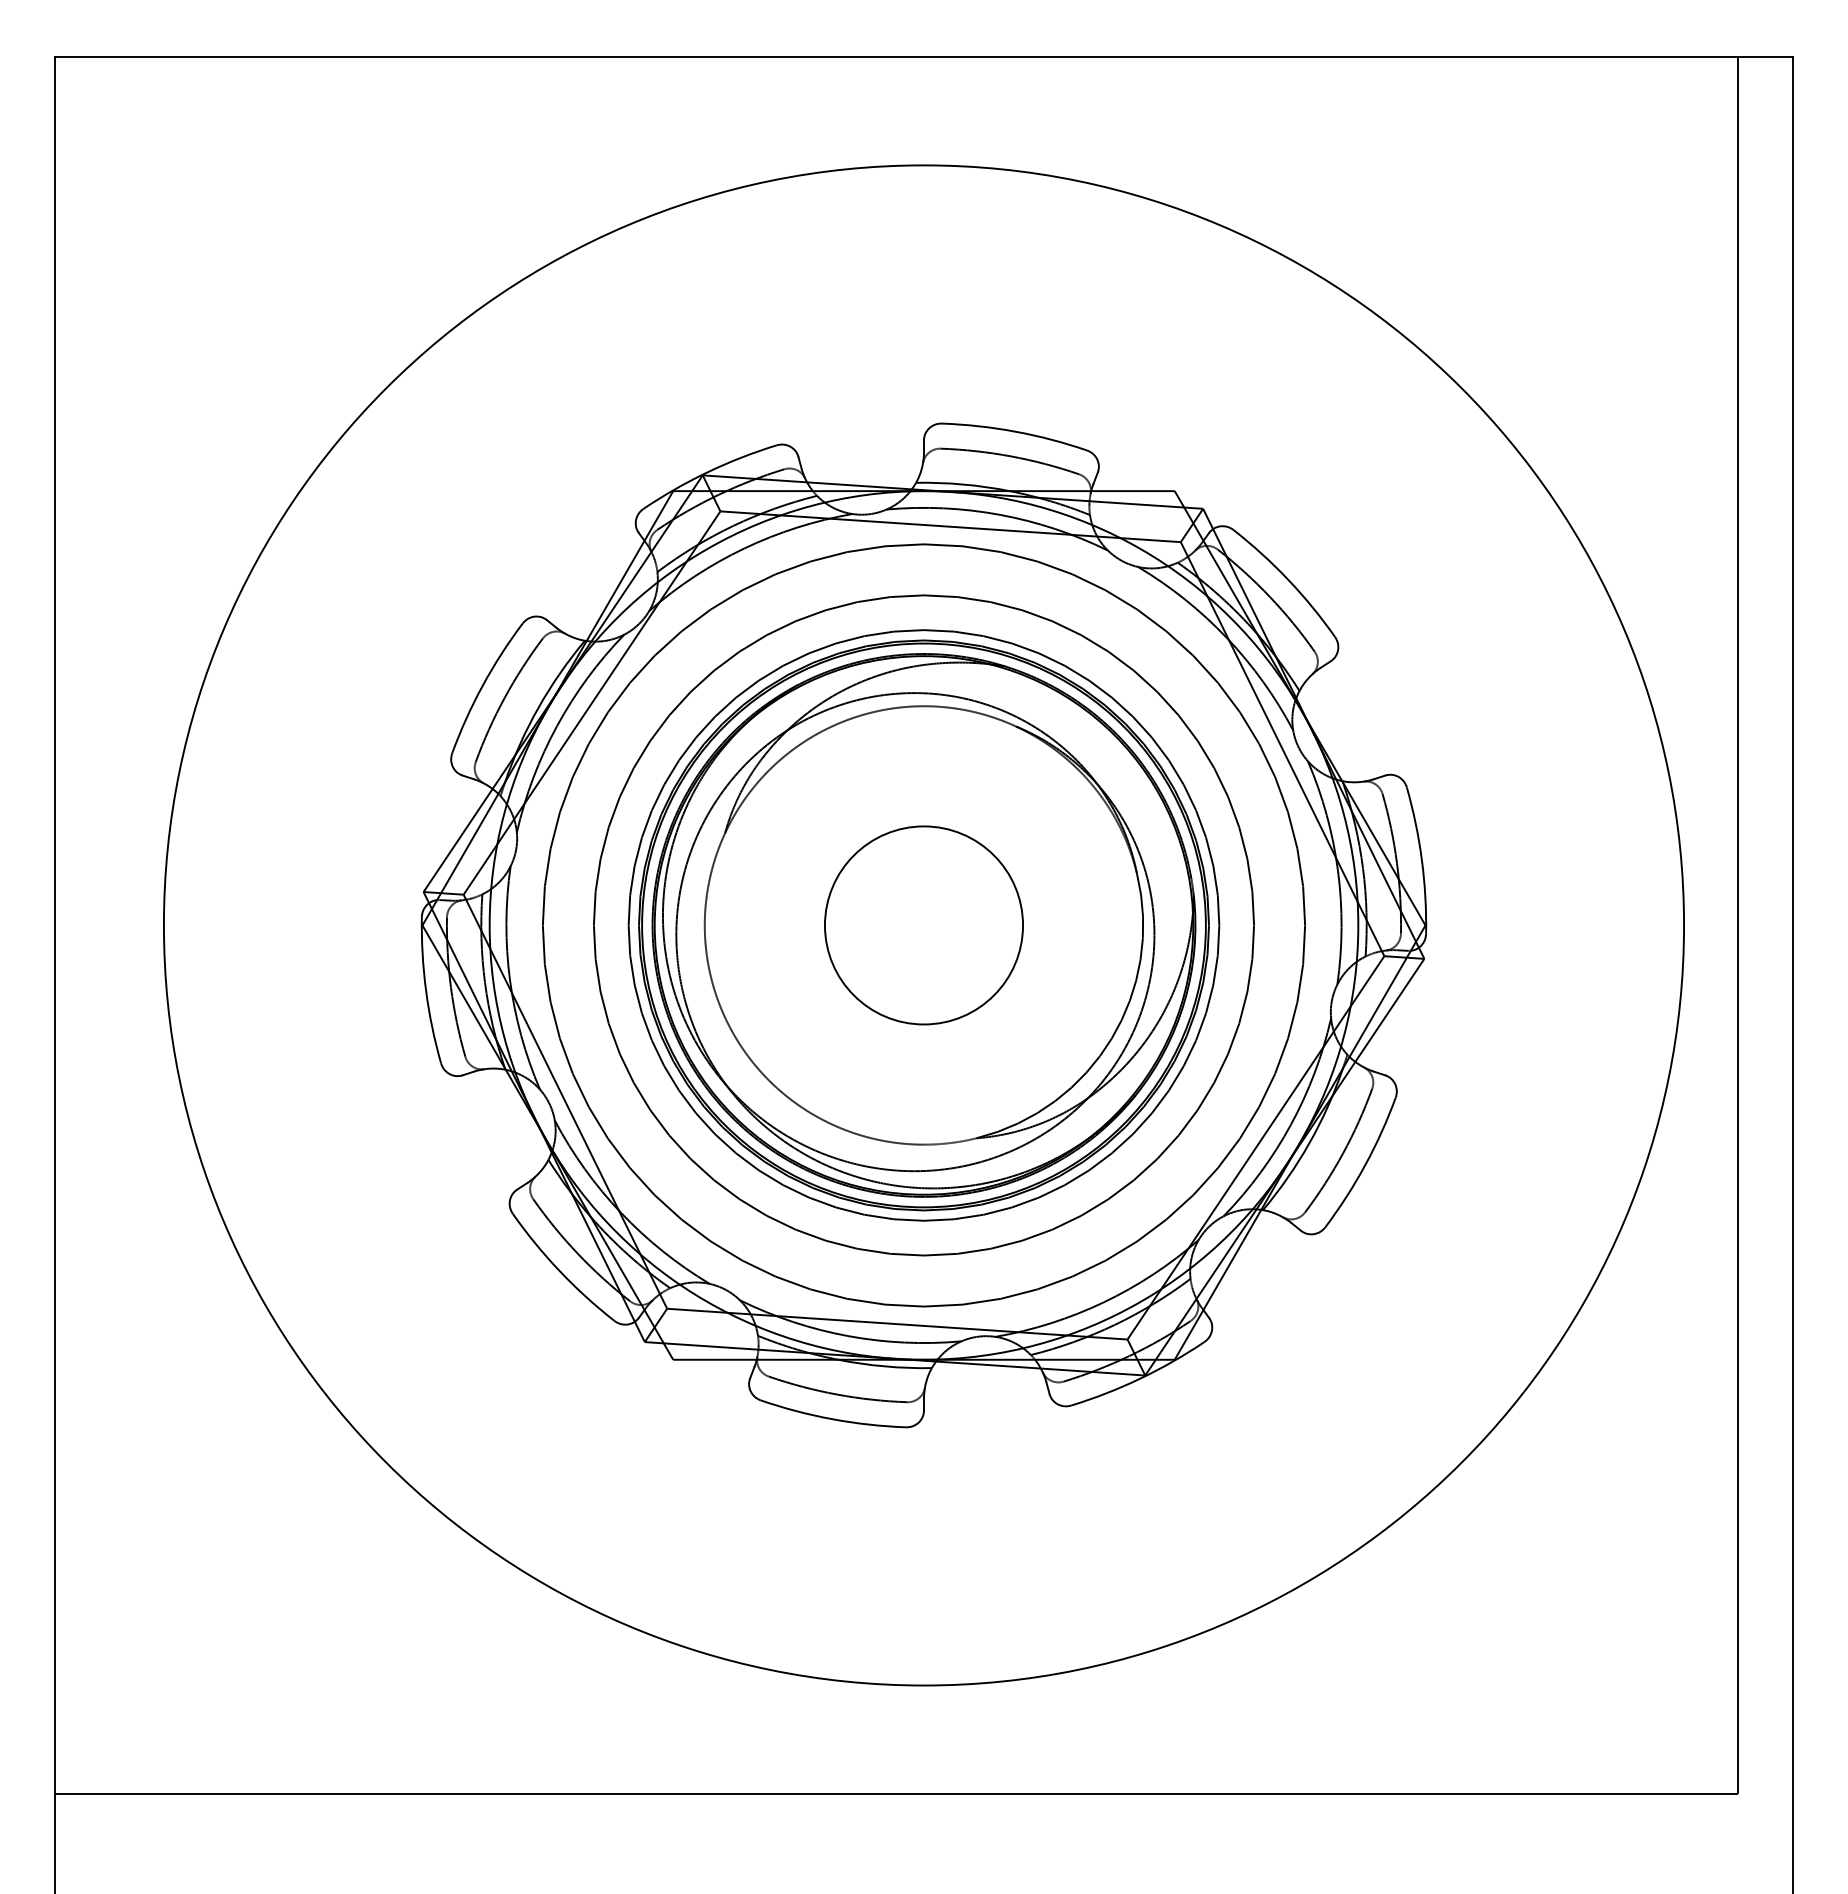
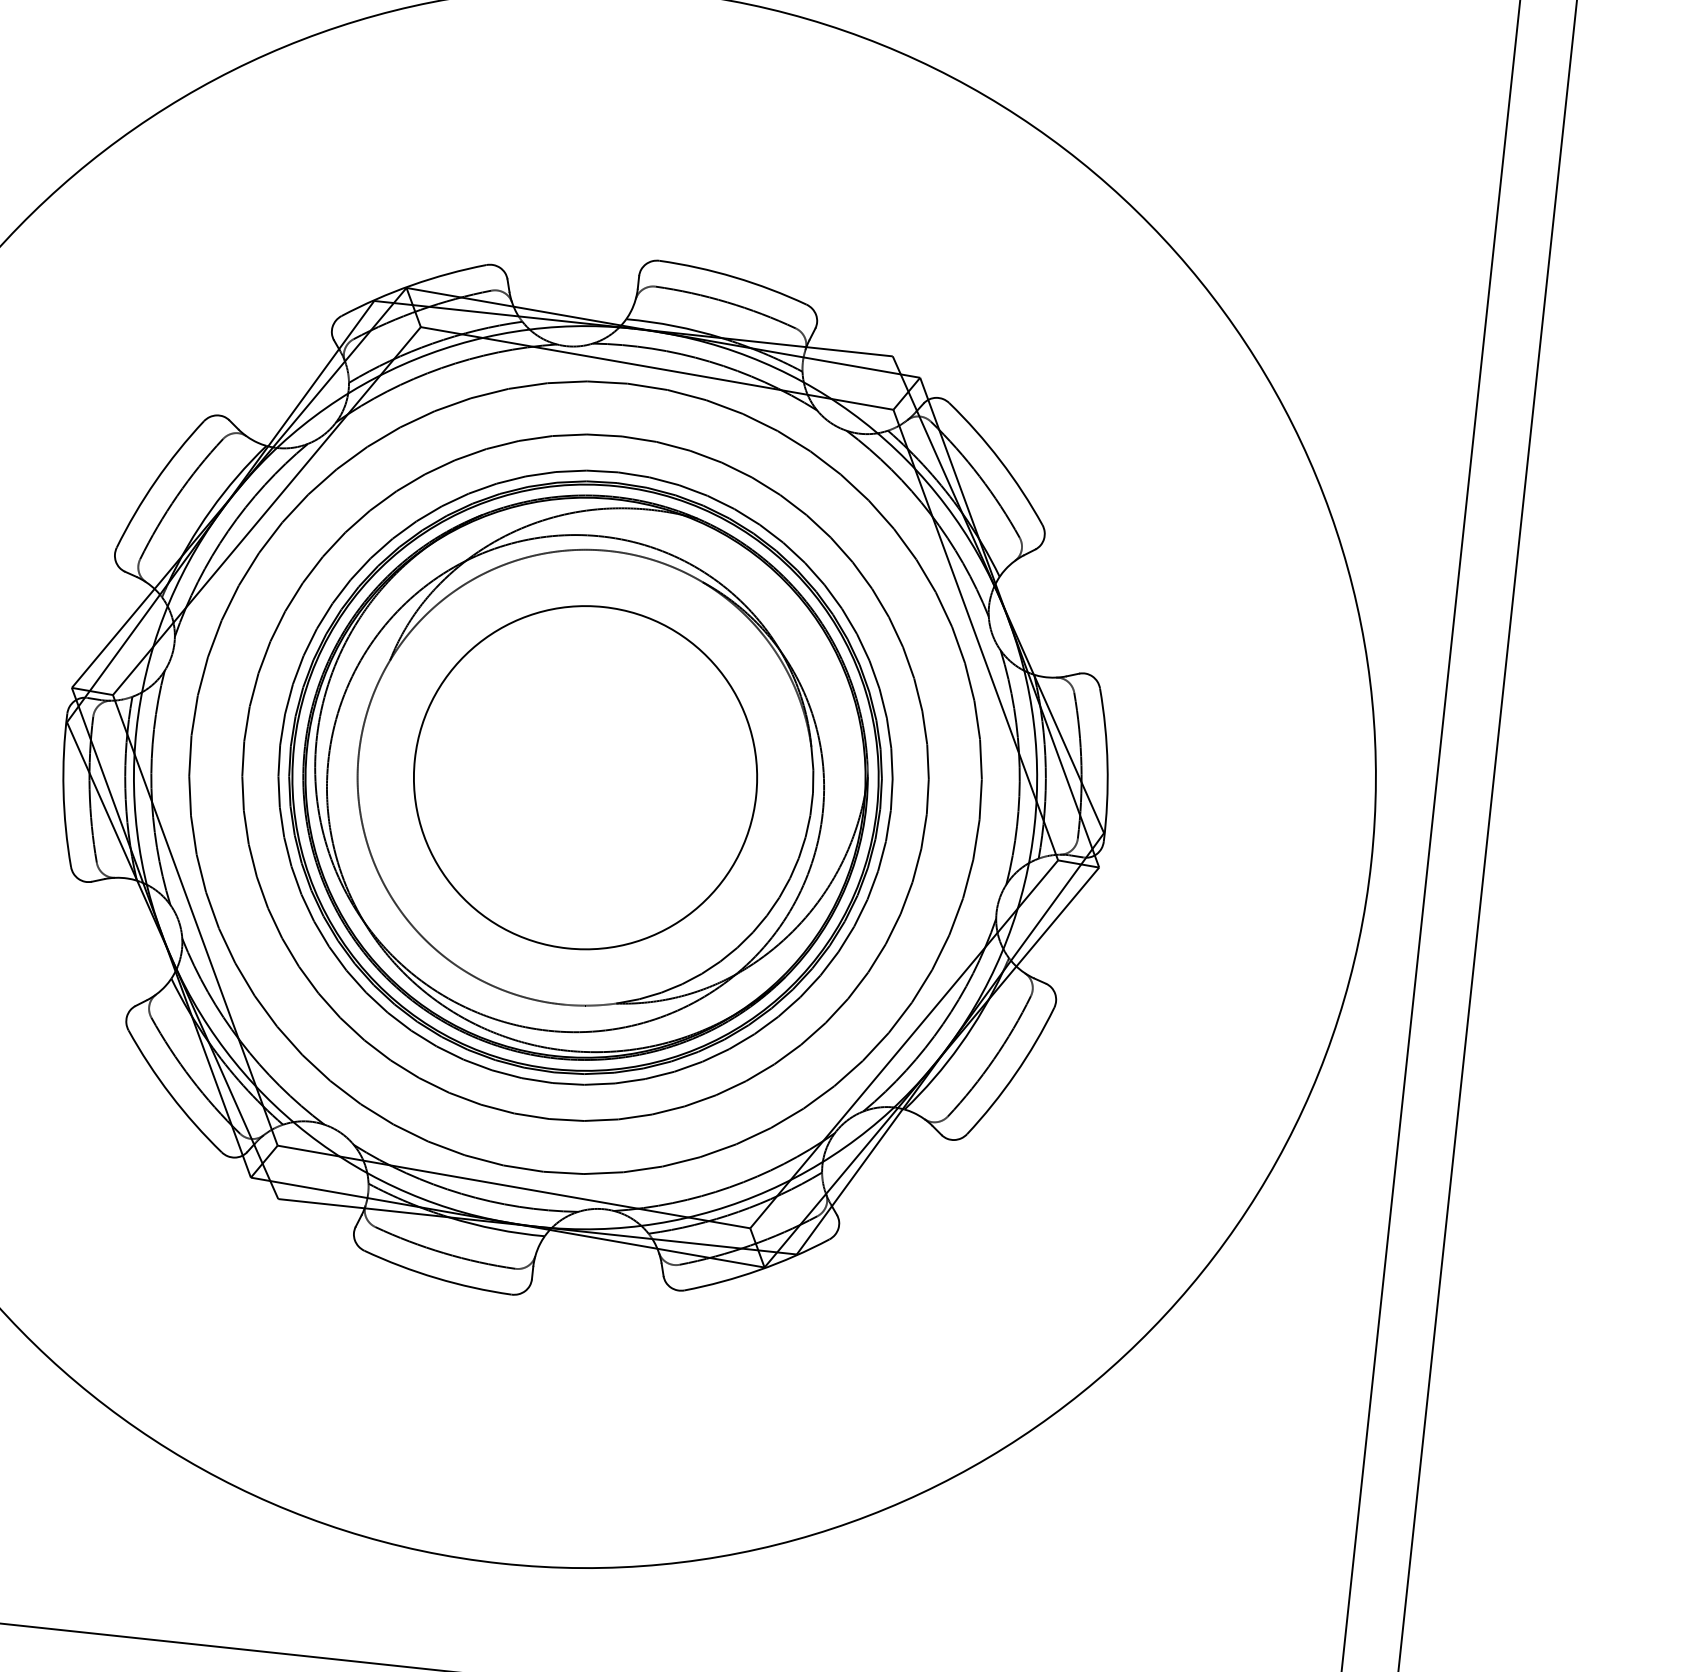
circle: (923, 925) -> (585, 777), size x1.67

